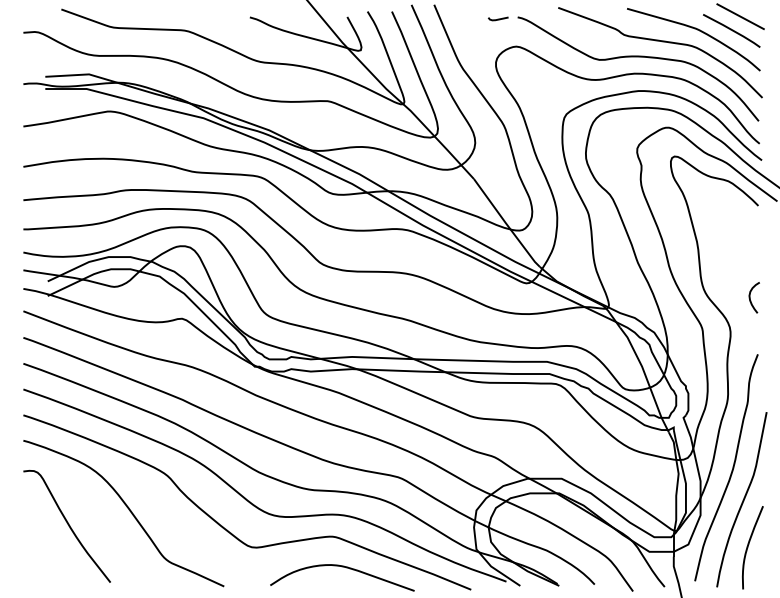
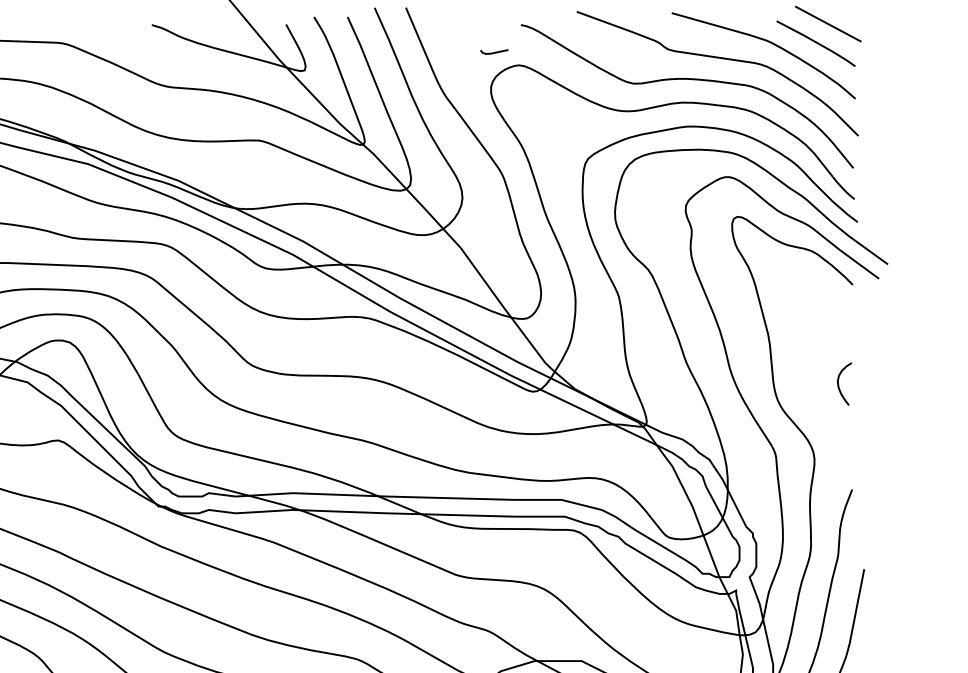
line: (498, 18) -> (494, 51), moved
curve: (750, 297) -> (839, 383), moved

